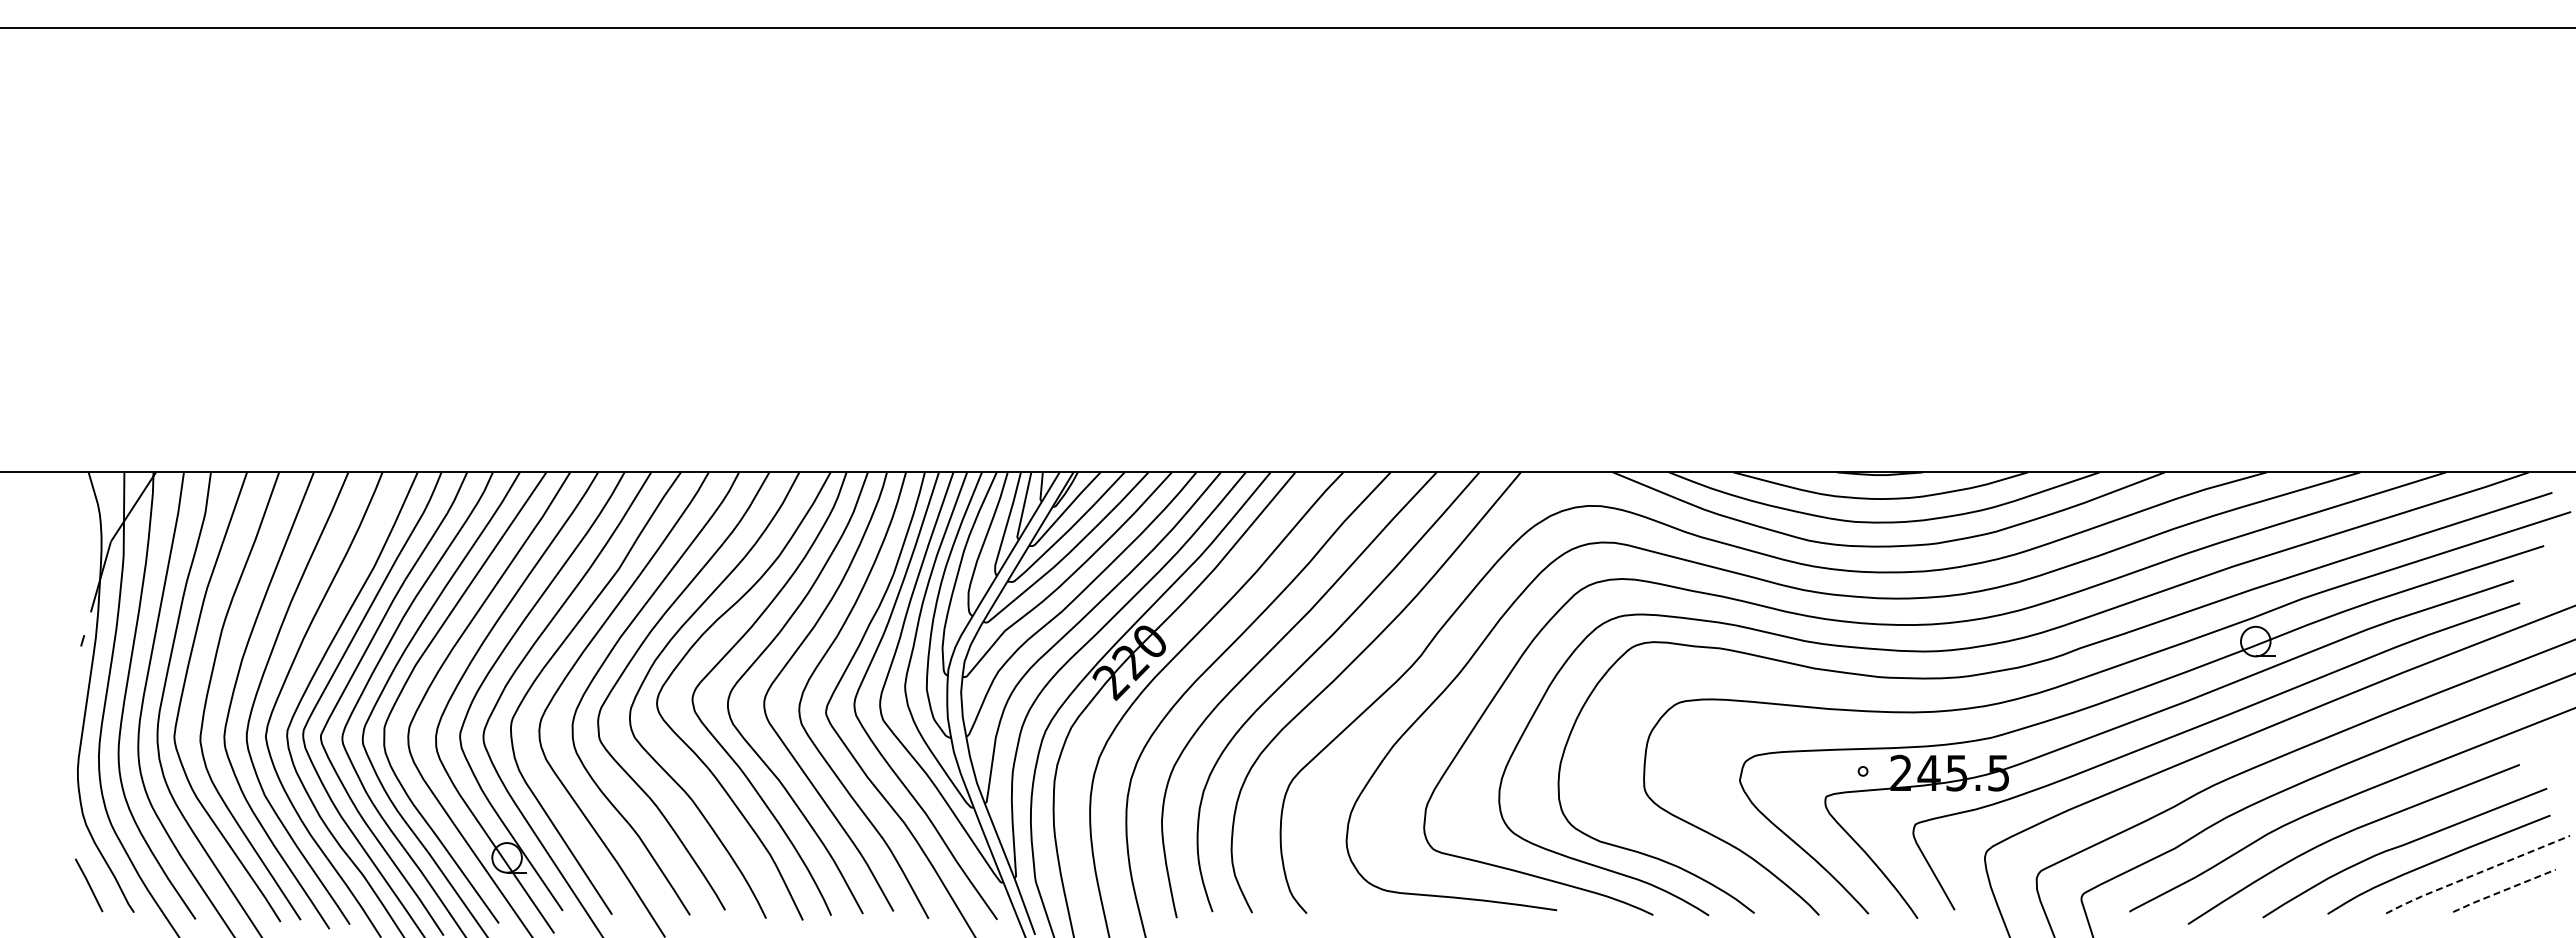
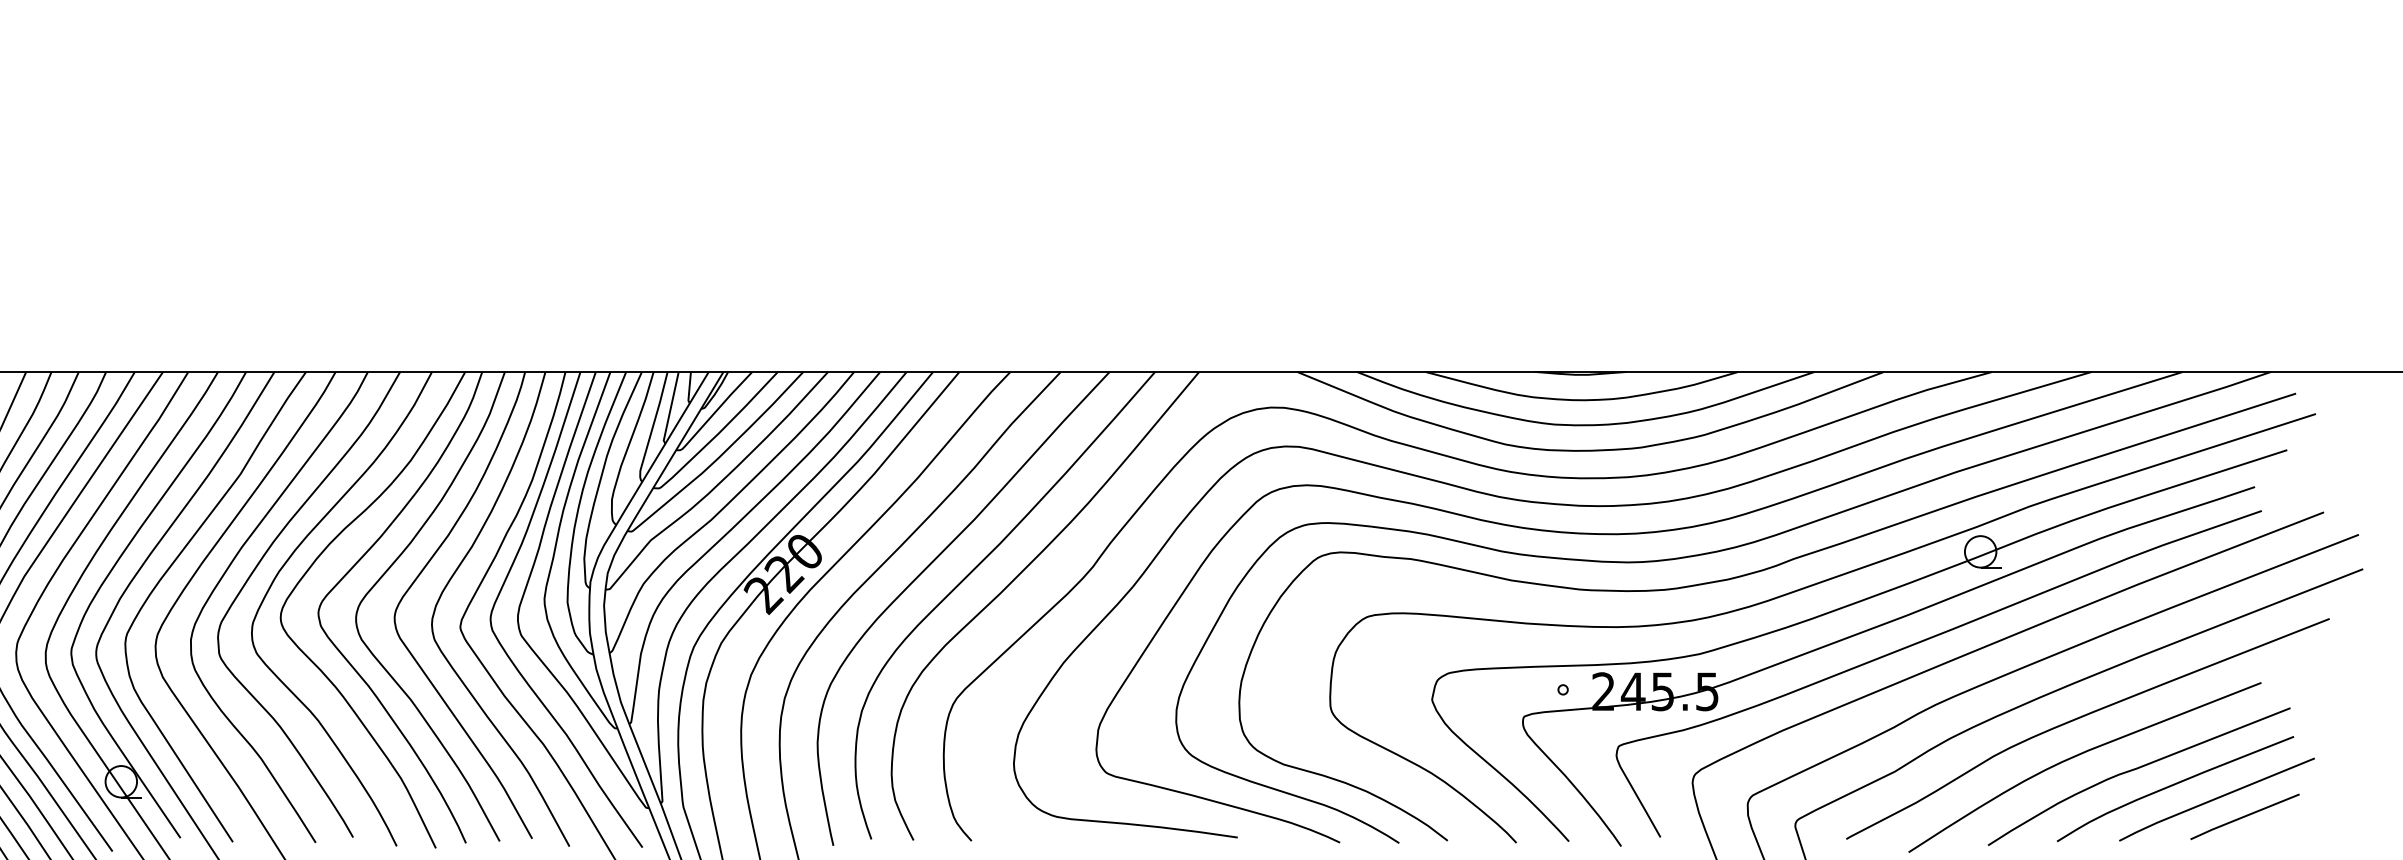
line: (2476, 873) -> (2215, 798), dashed -> solid
line: (2503, 890) -> (2244, 816), dashed -> solid

